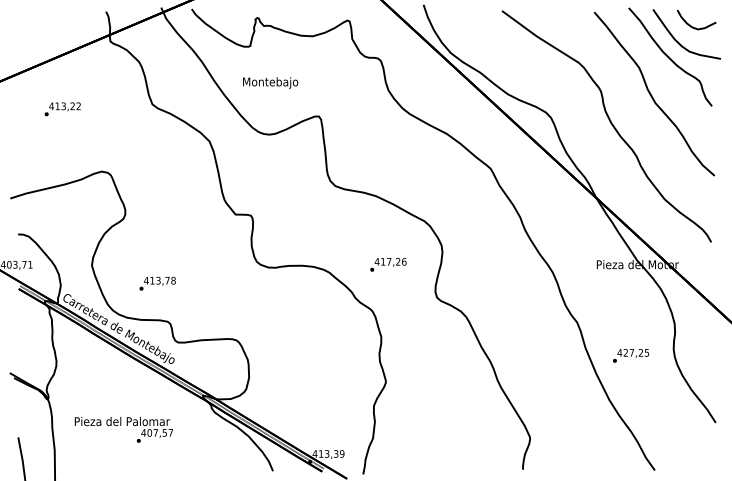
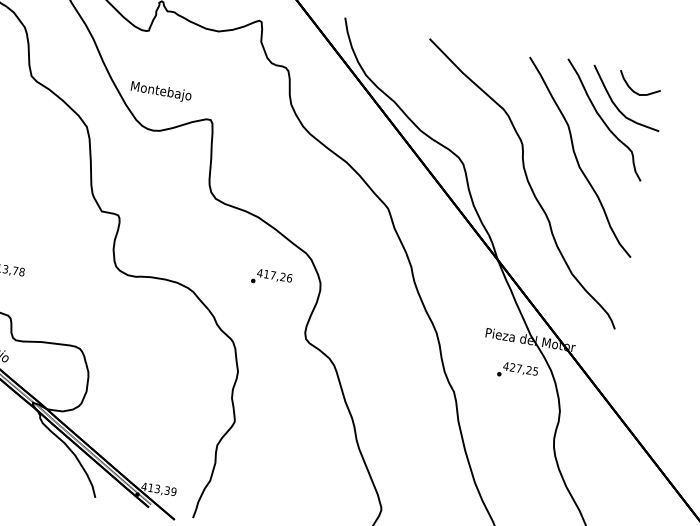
text: (270, 82) -> (161, 91), moved
text: (388, 264) -> (271, 278), moved
text: (631, 355) -> (518, 371), moved

